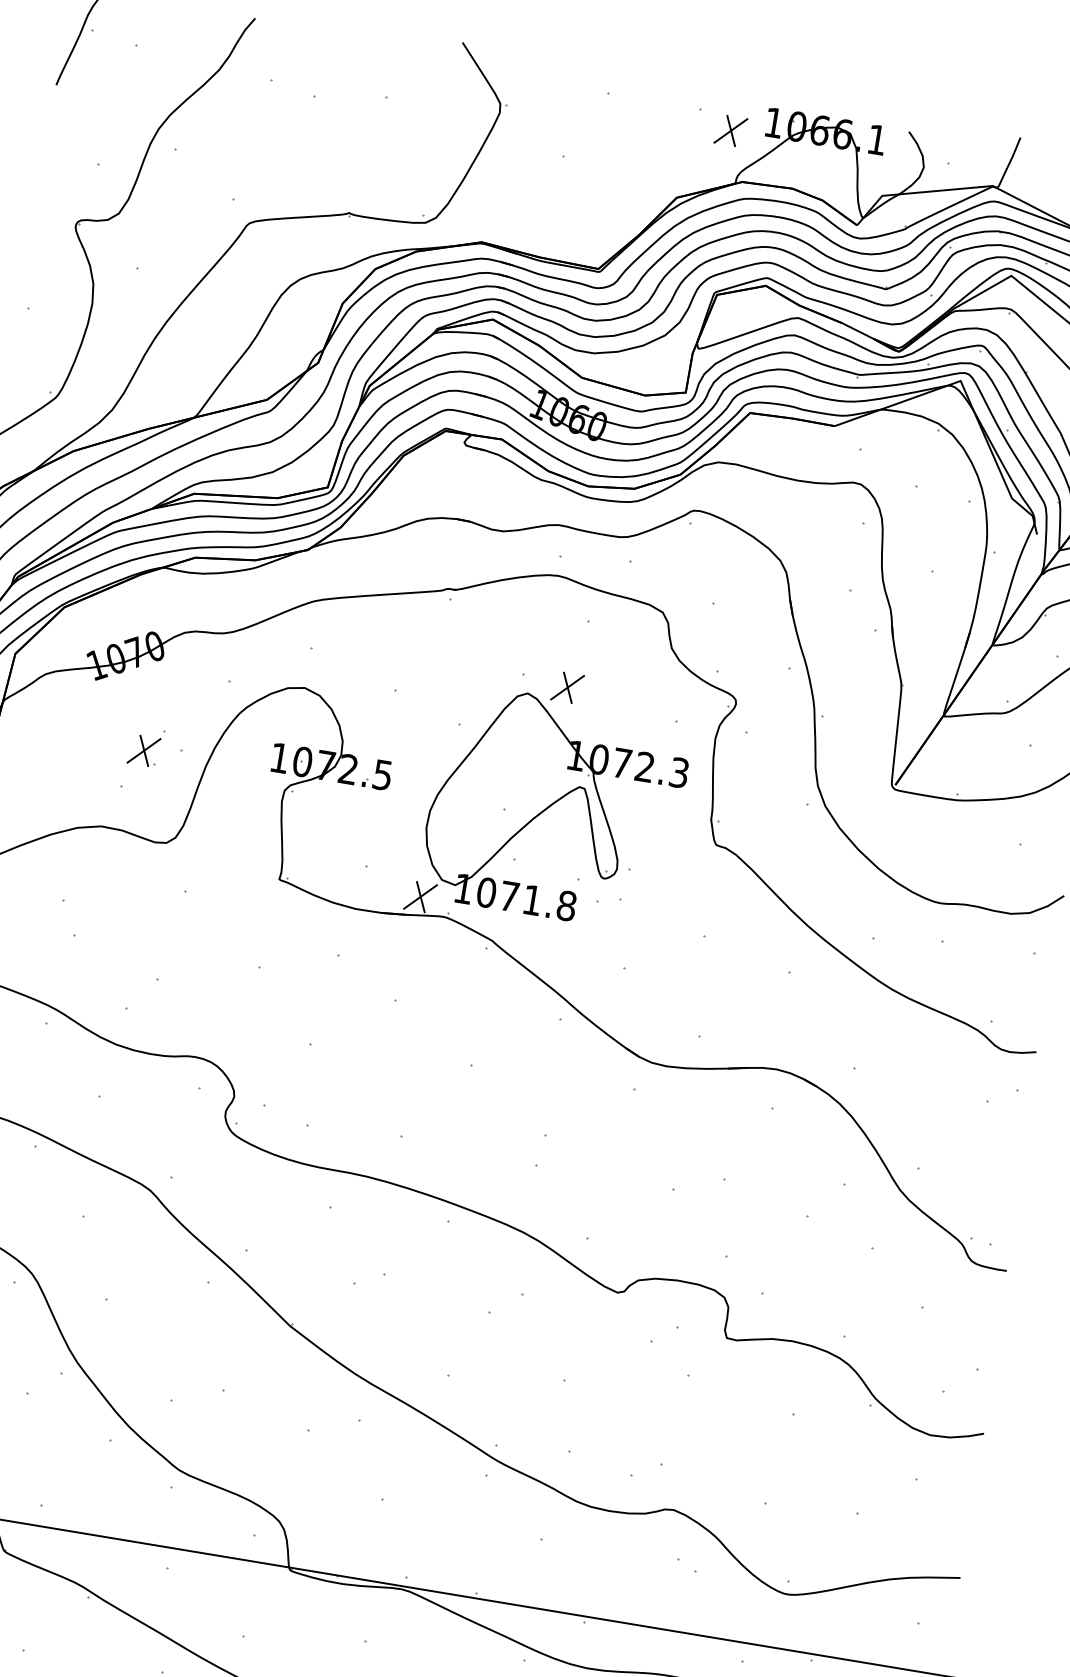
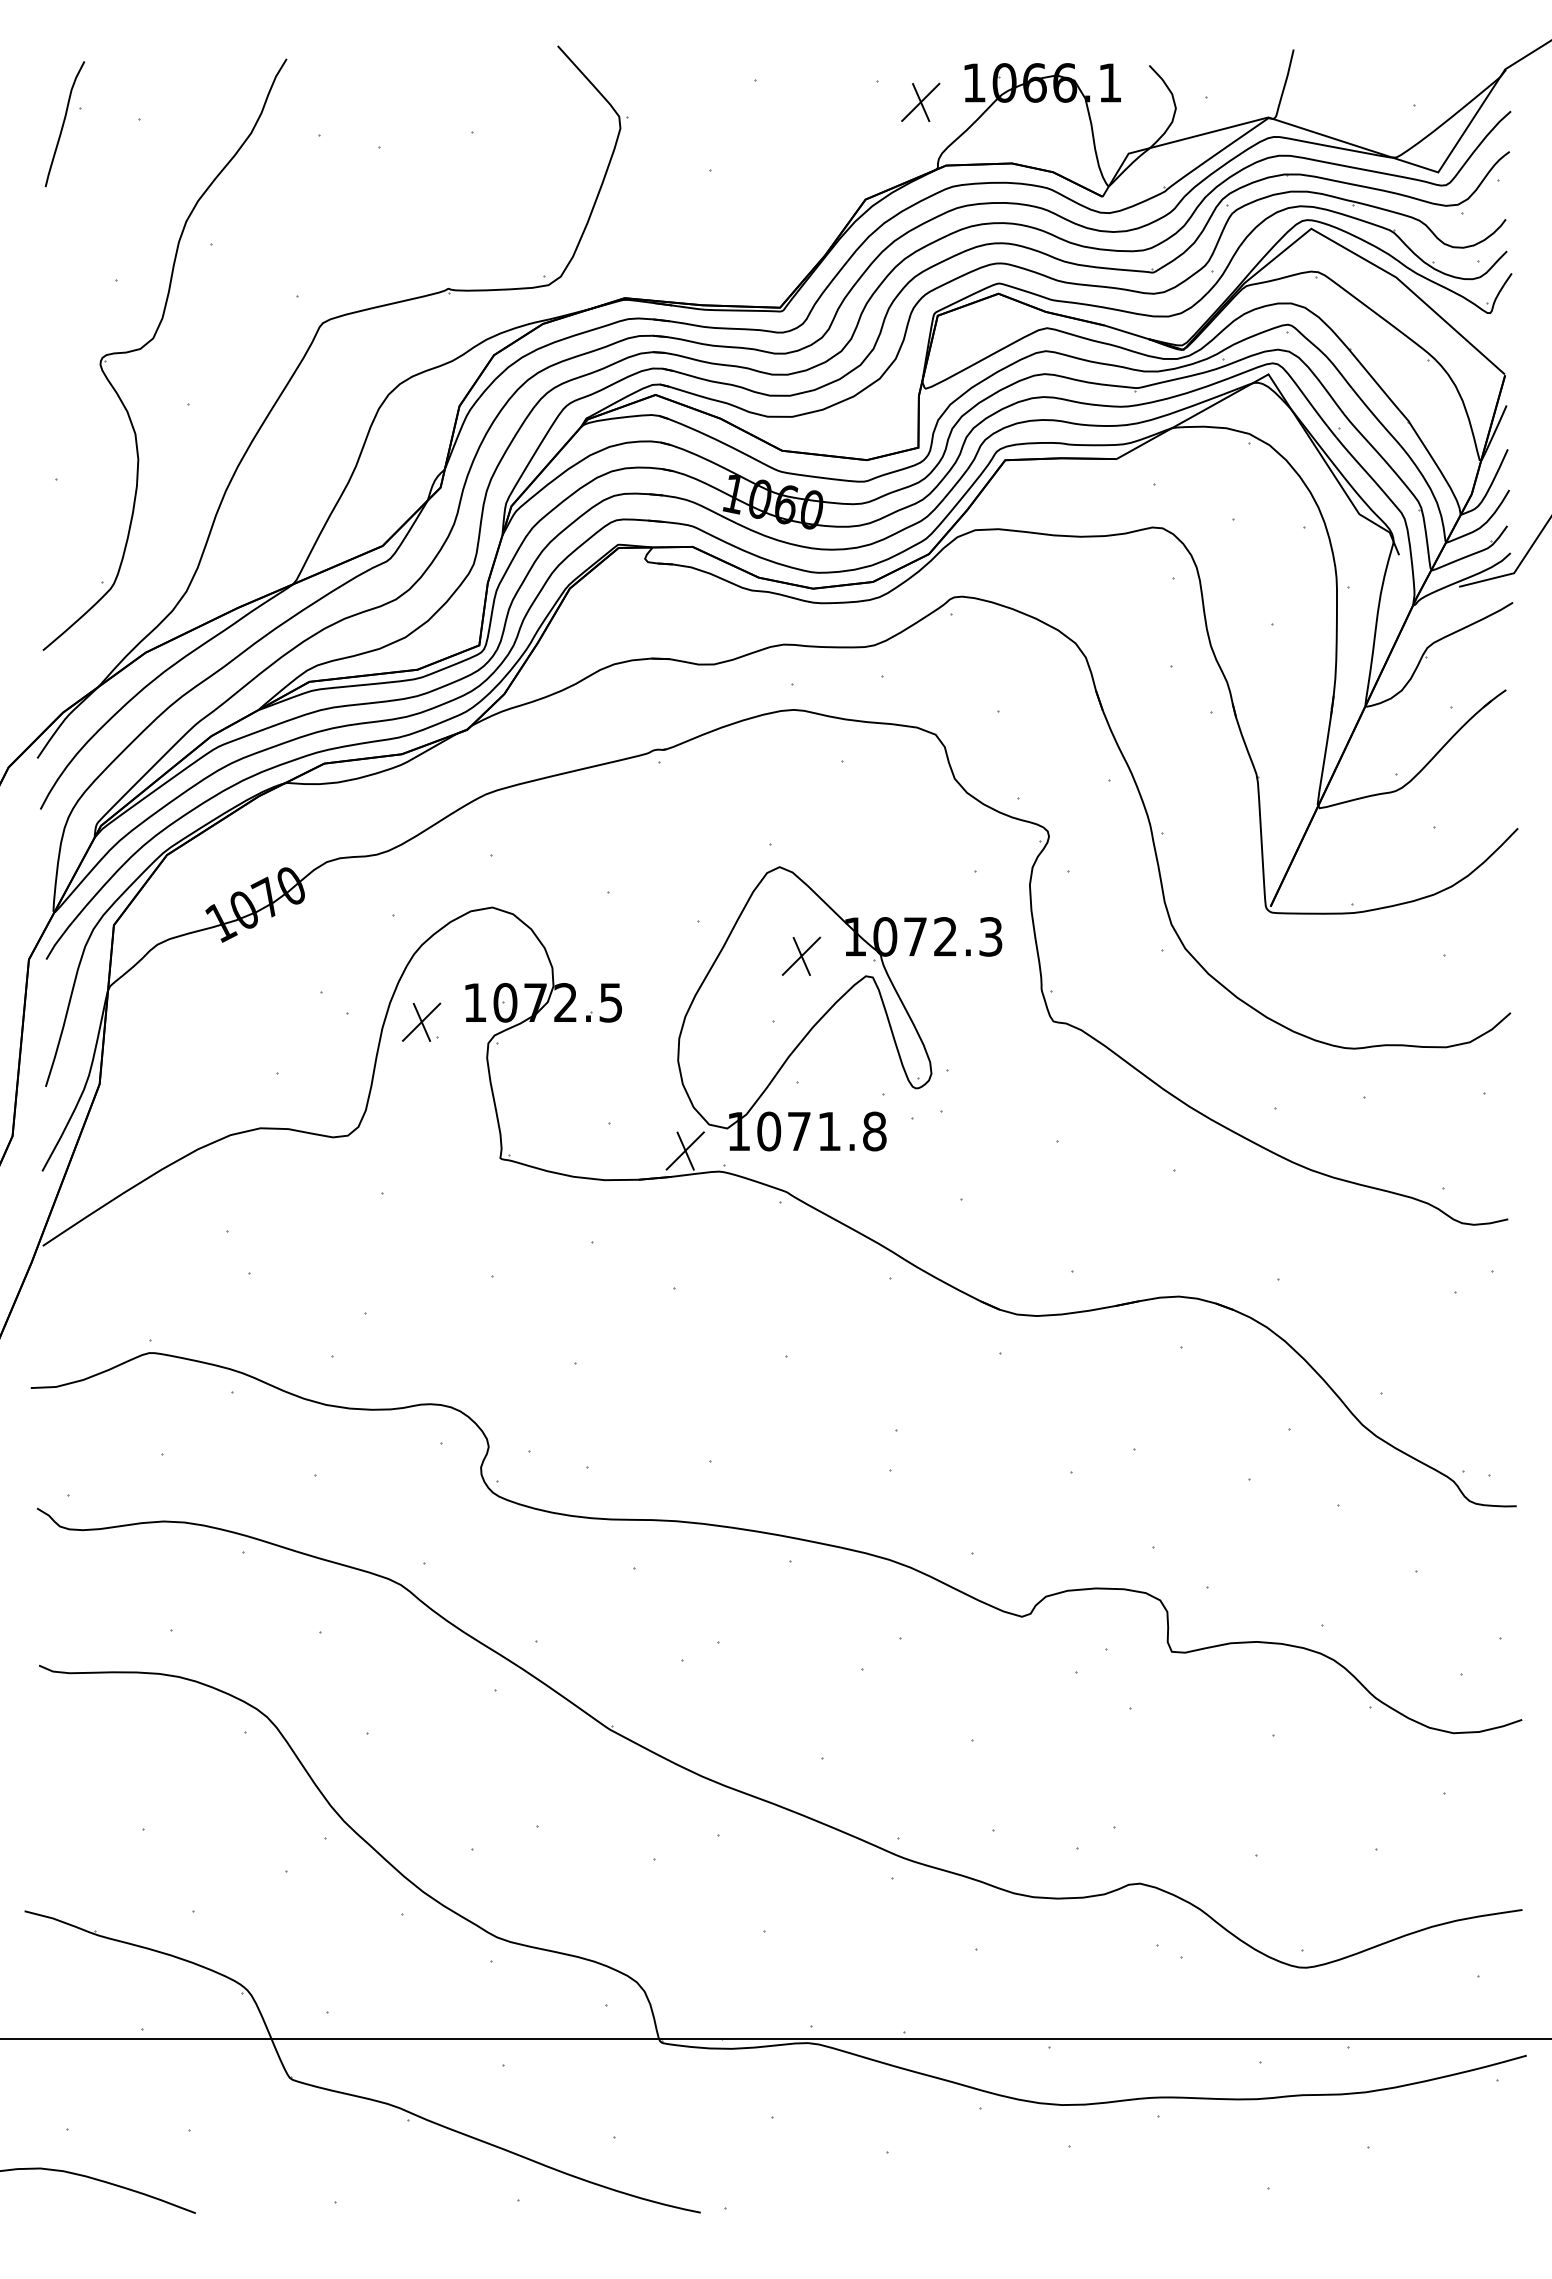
part: (567, 687) -> (801, 955), moved
part: (144, 750) -> (421, 1021), moved

